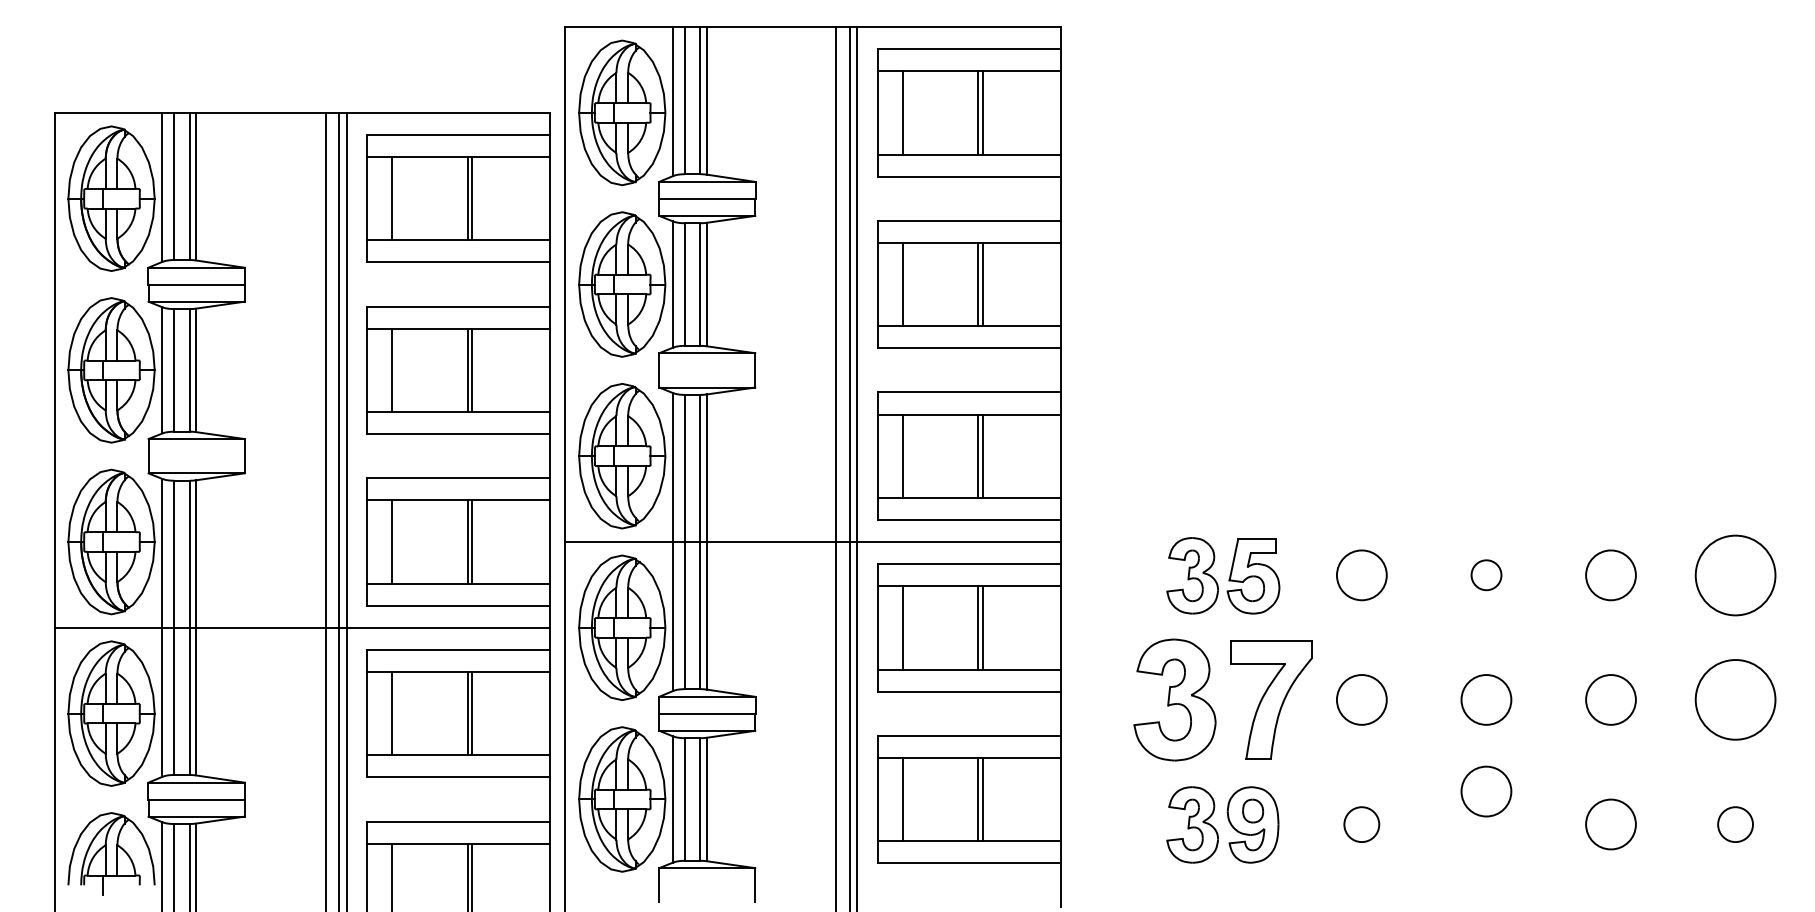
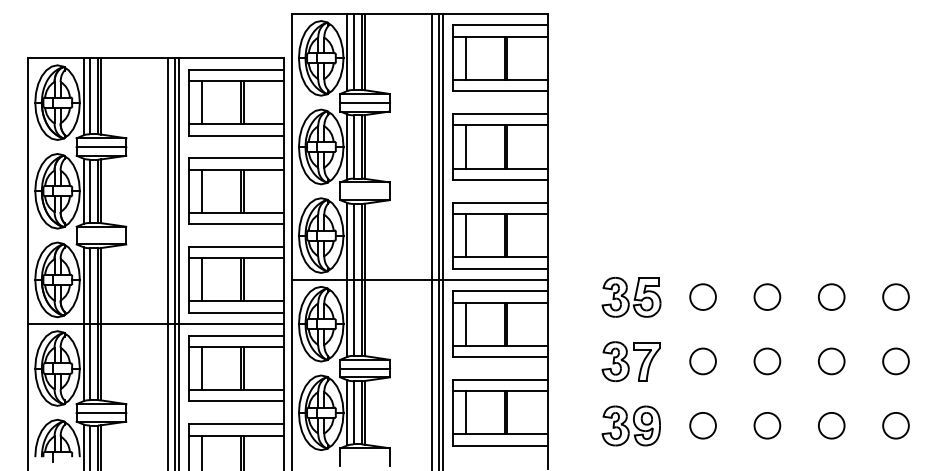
circle: (1486, 574) -> (767, 296), size x1.67
circle: (1734, 574) -> (895, 296), size x0.62
part: (1221, 700) -> (630, 361), size x0.62
circle: (1734, 700) -> (895, 361), size x0.62
circle: (1486, 791) -> (767, 425), moved
circle: (1360, 824) -> (702, 425), size x1.43
circle: (1734, 824) -> (895, 425), size x1.43

